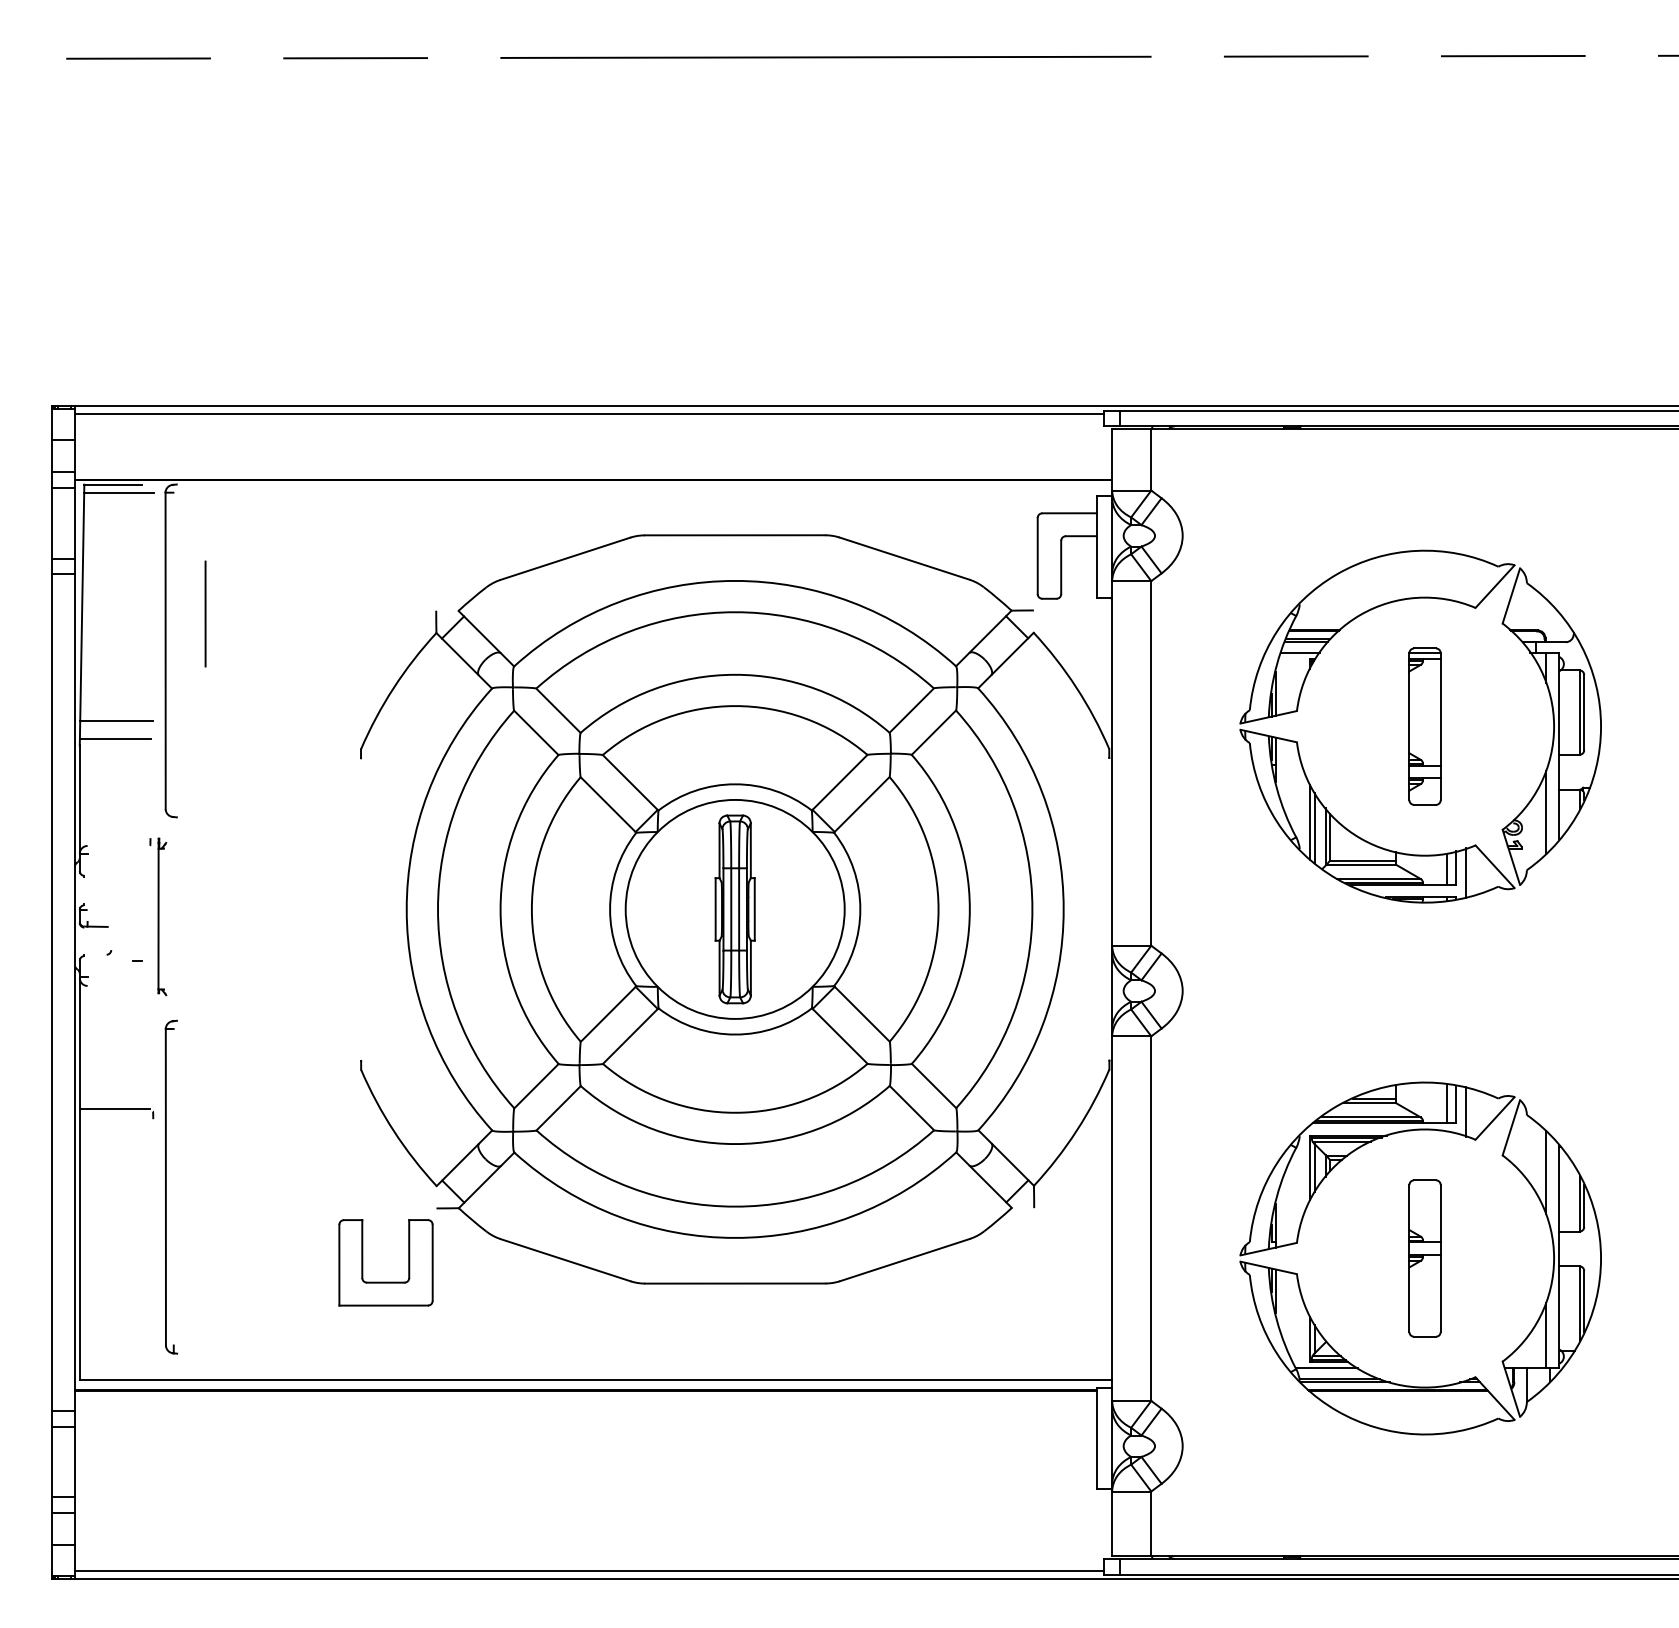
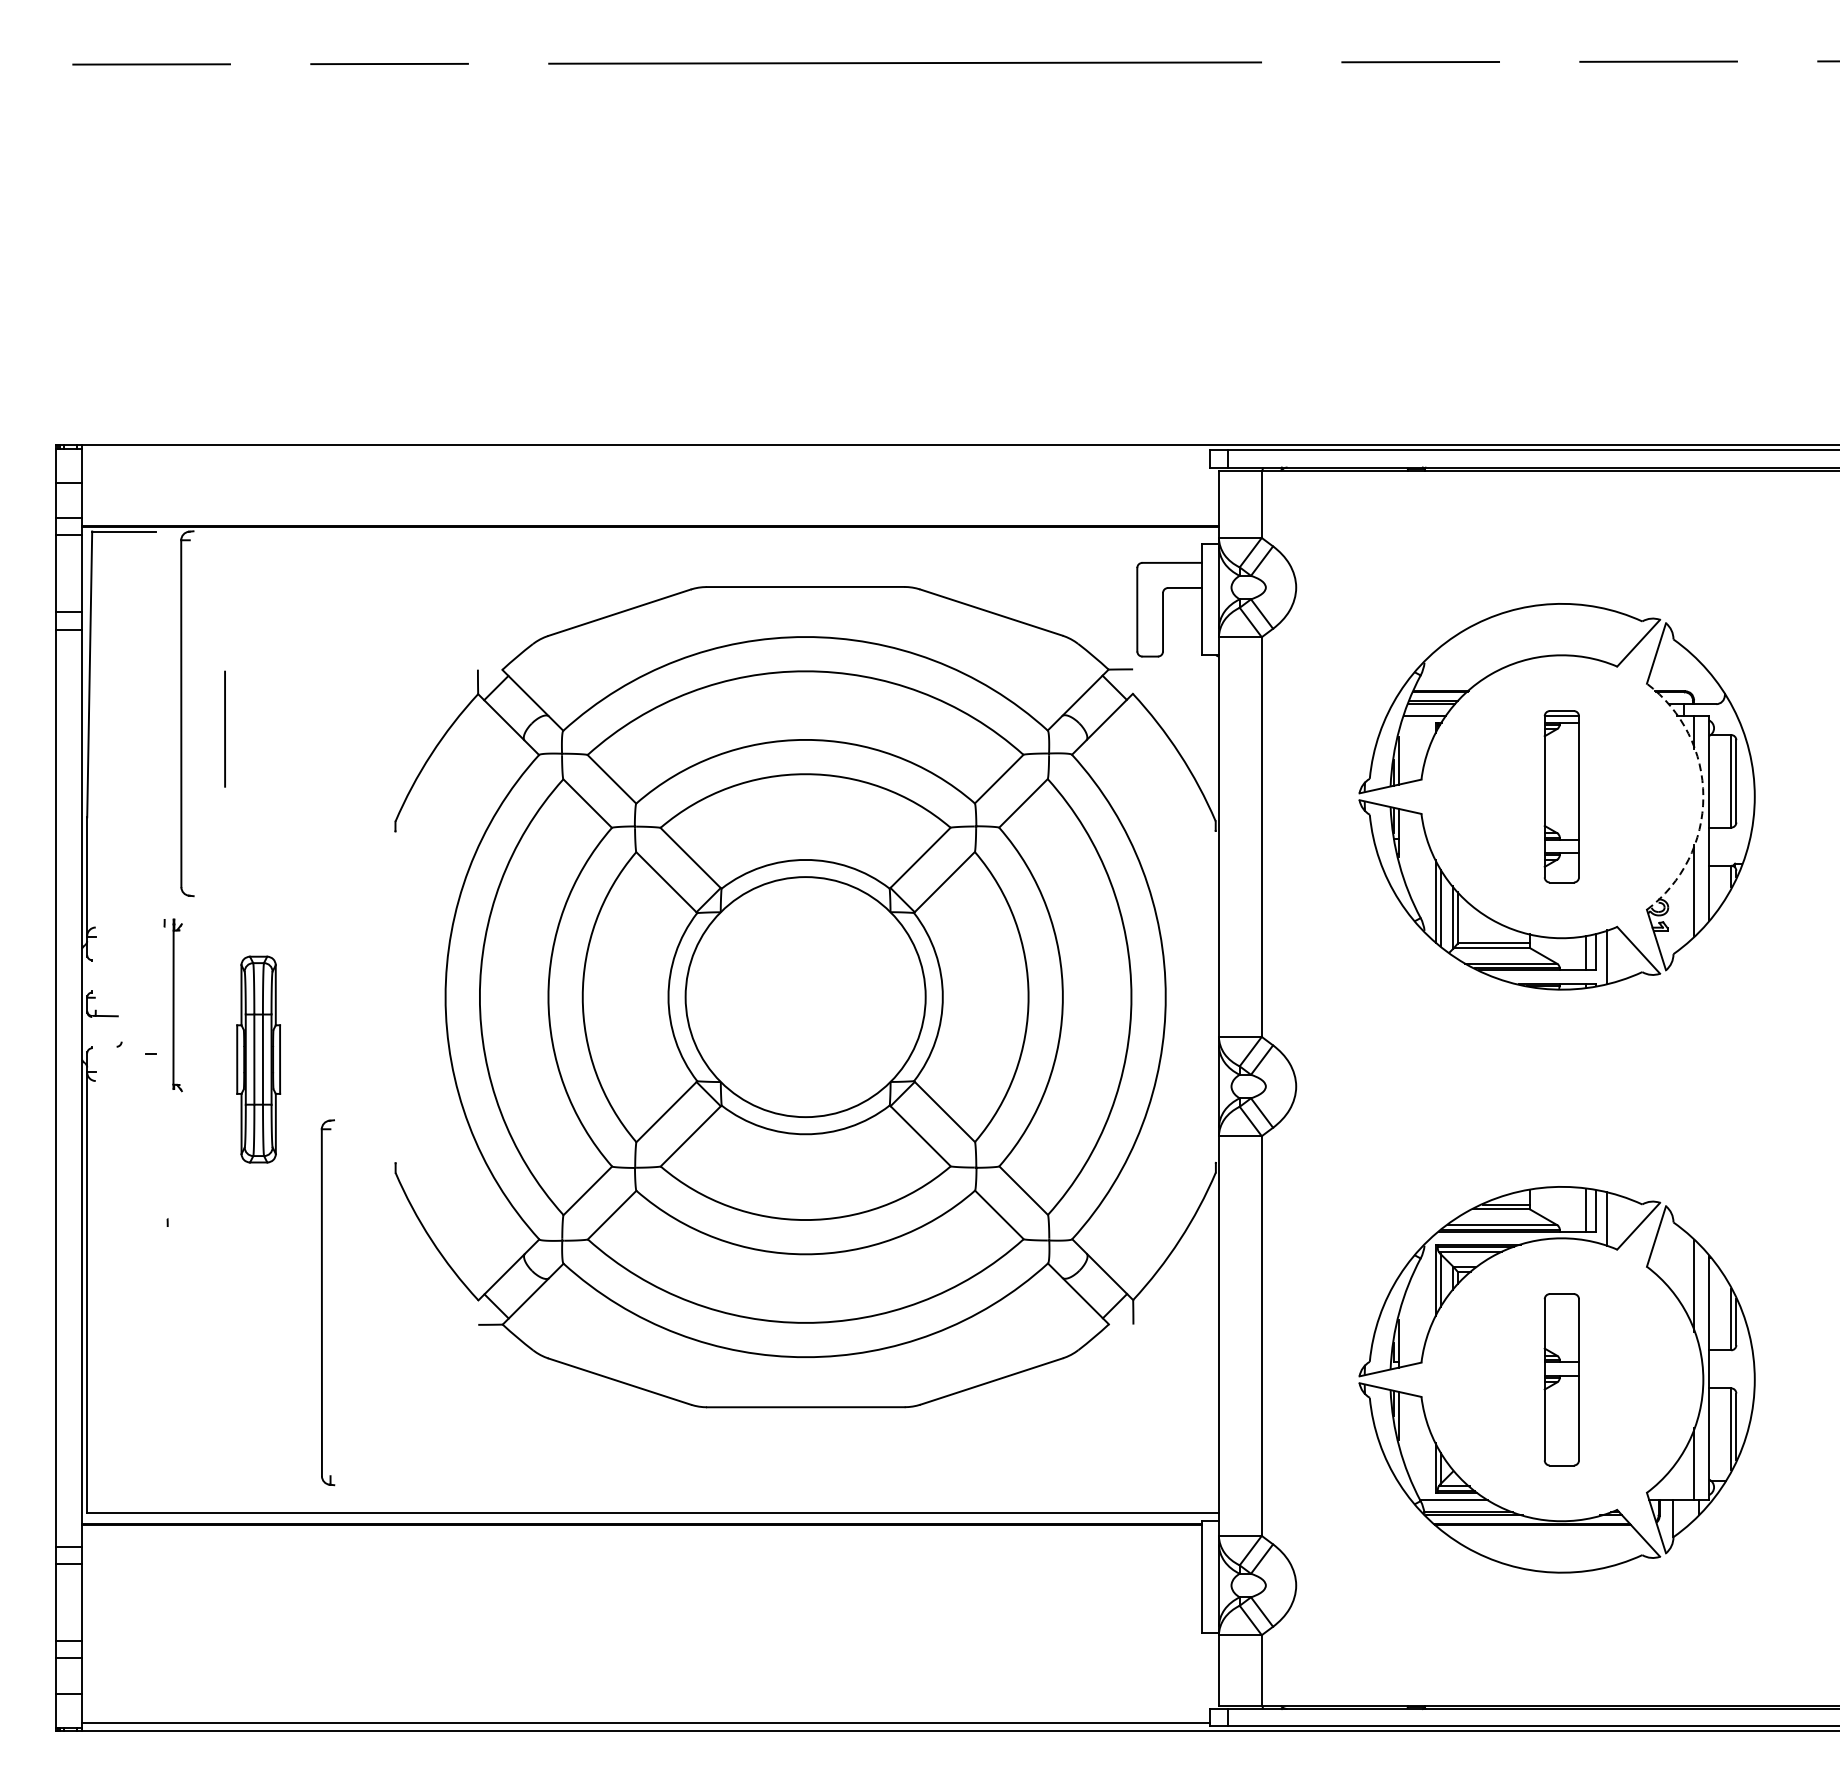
line: (589, 413) -> (645, 453), removed
line: (118, 492) -> (129, 540), removed
line: (205, 613) -> (225, 728), moved
line: (116, 720) -> (127, 790), removed
arc: (1554, 726) -> (1703, 796), solid -> dashed
line: (114, 738) -> (125, 809), removed
part: (734, 909) -> (257, 1059), moved
line: (114, 1108) -> (125, 1215), removed
part: (171, 1186) -> (328, 1301), moved
part: (385, 1281) -> (422, 1404), removed

